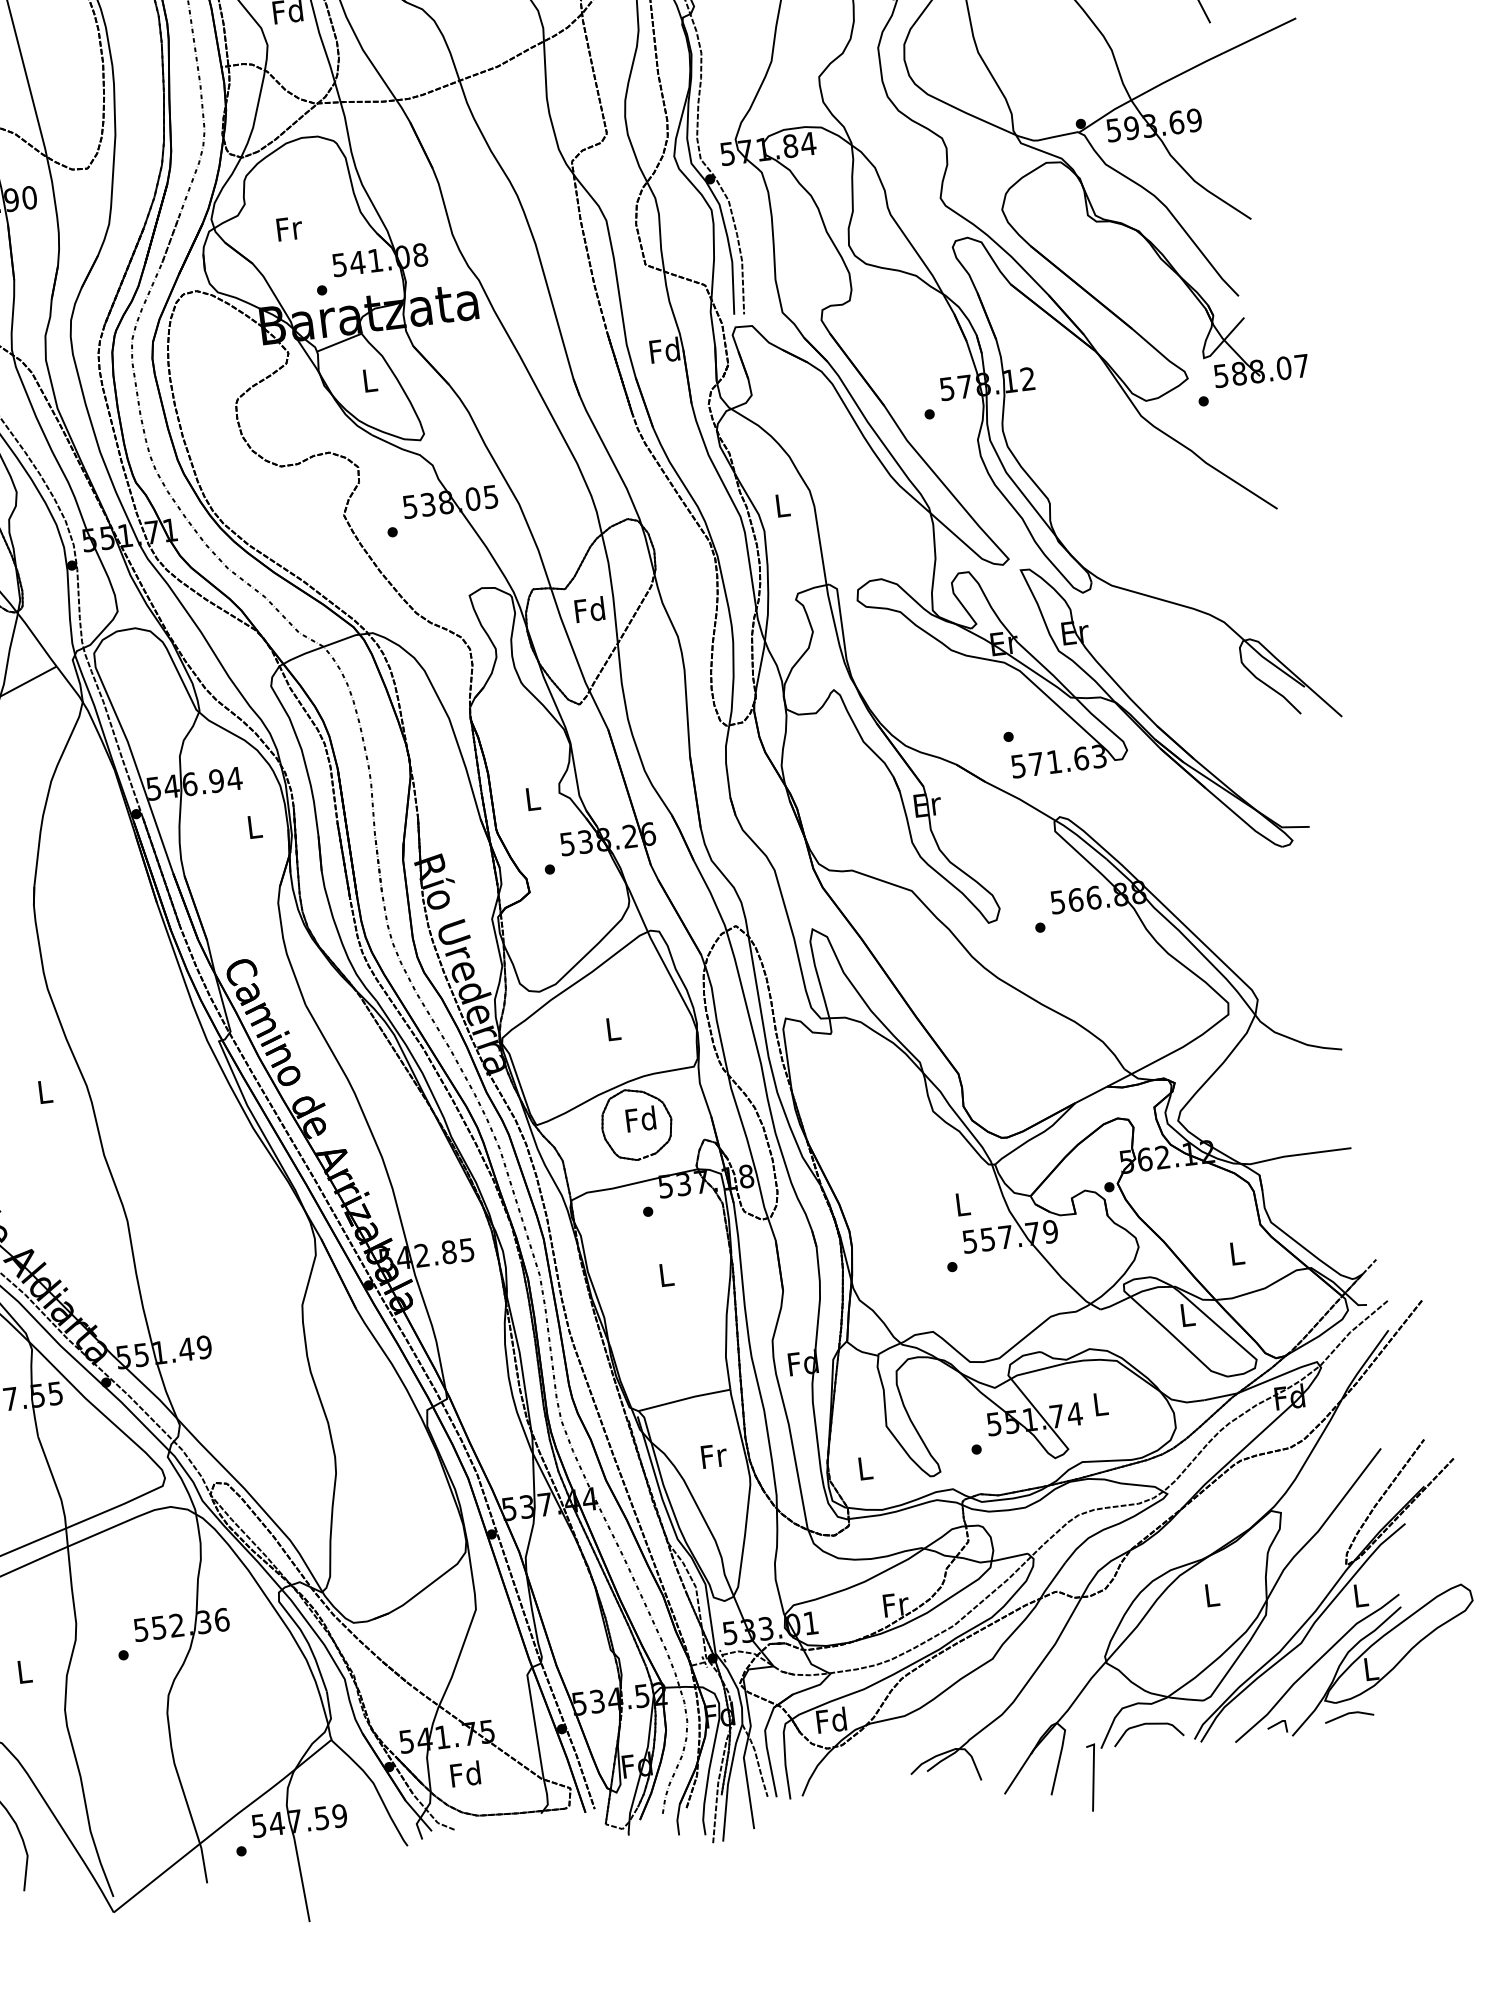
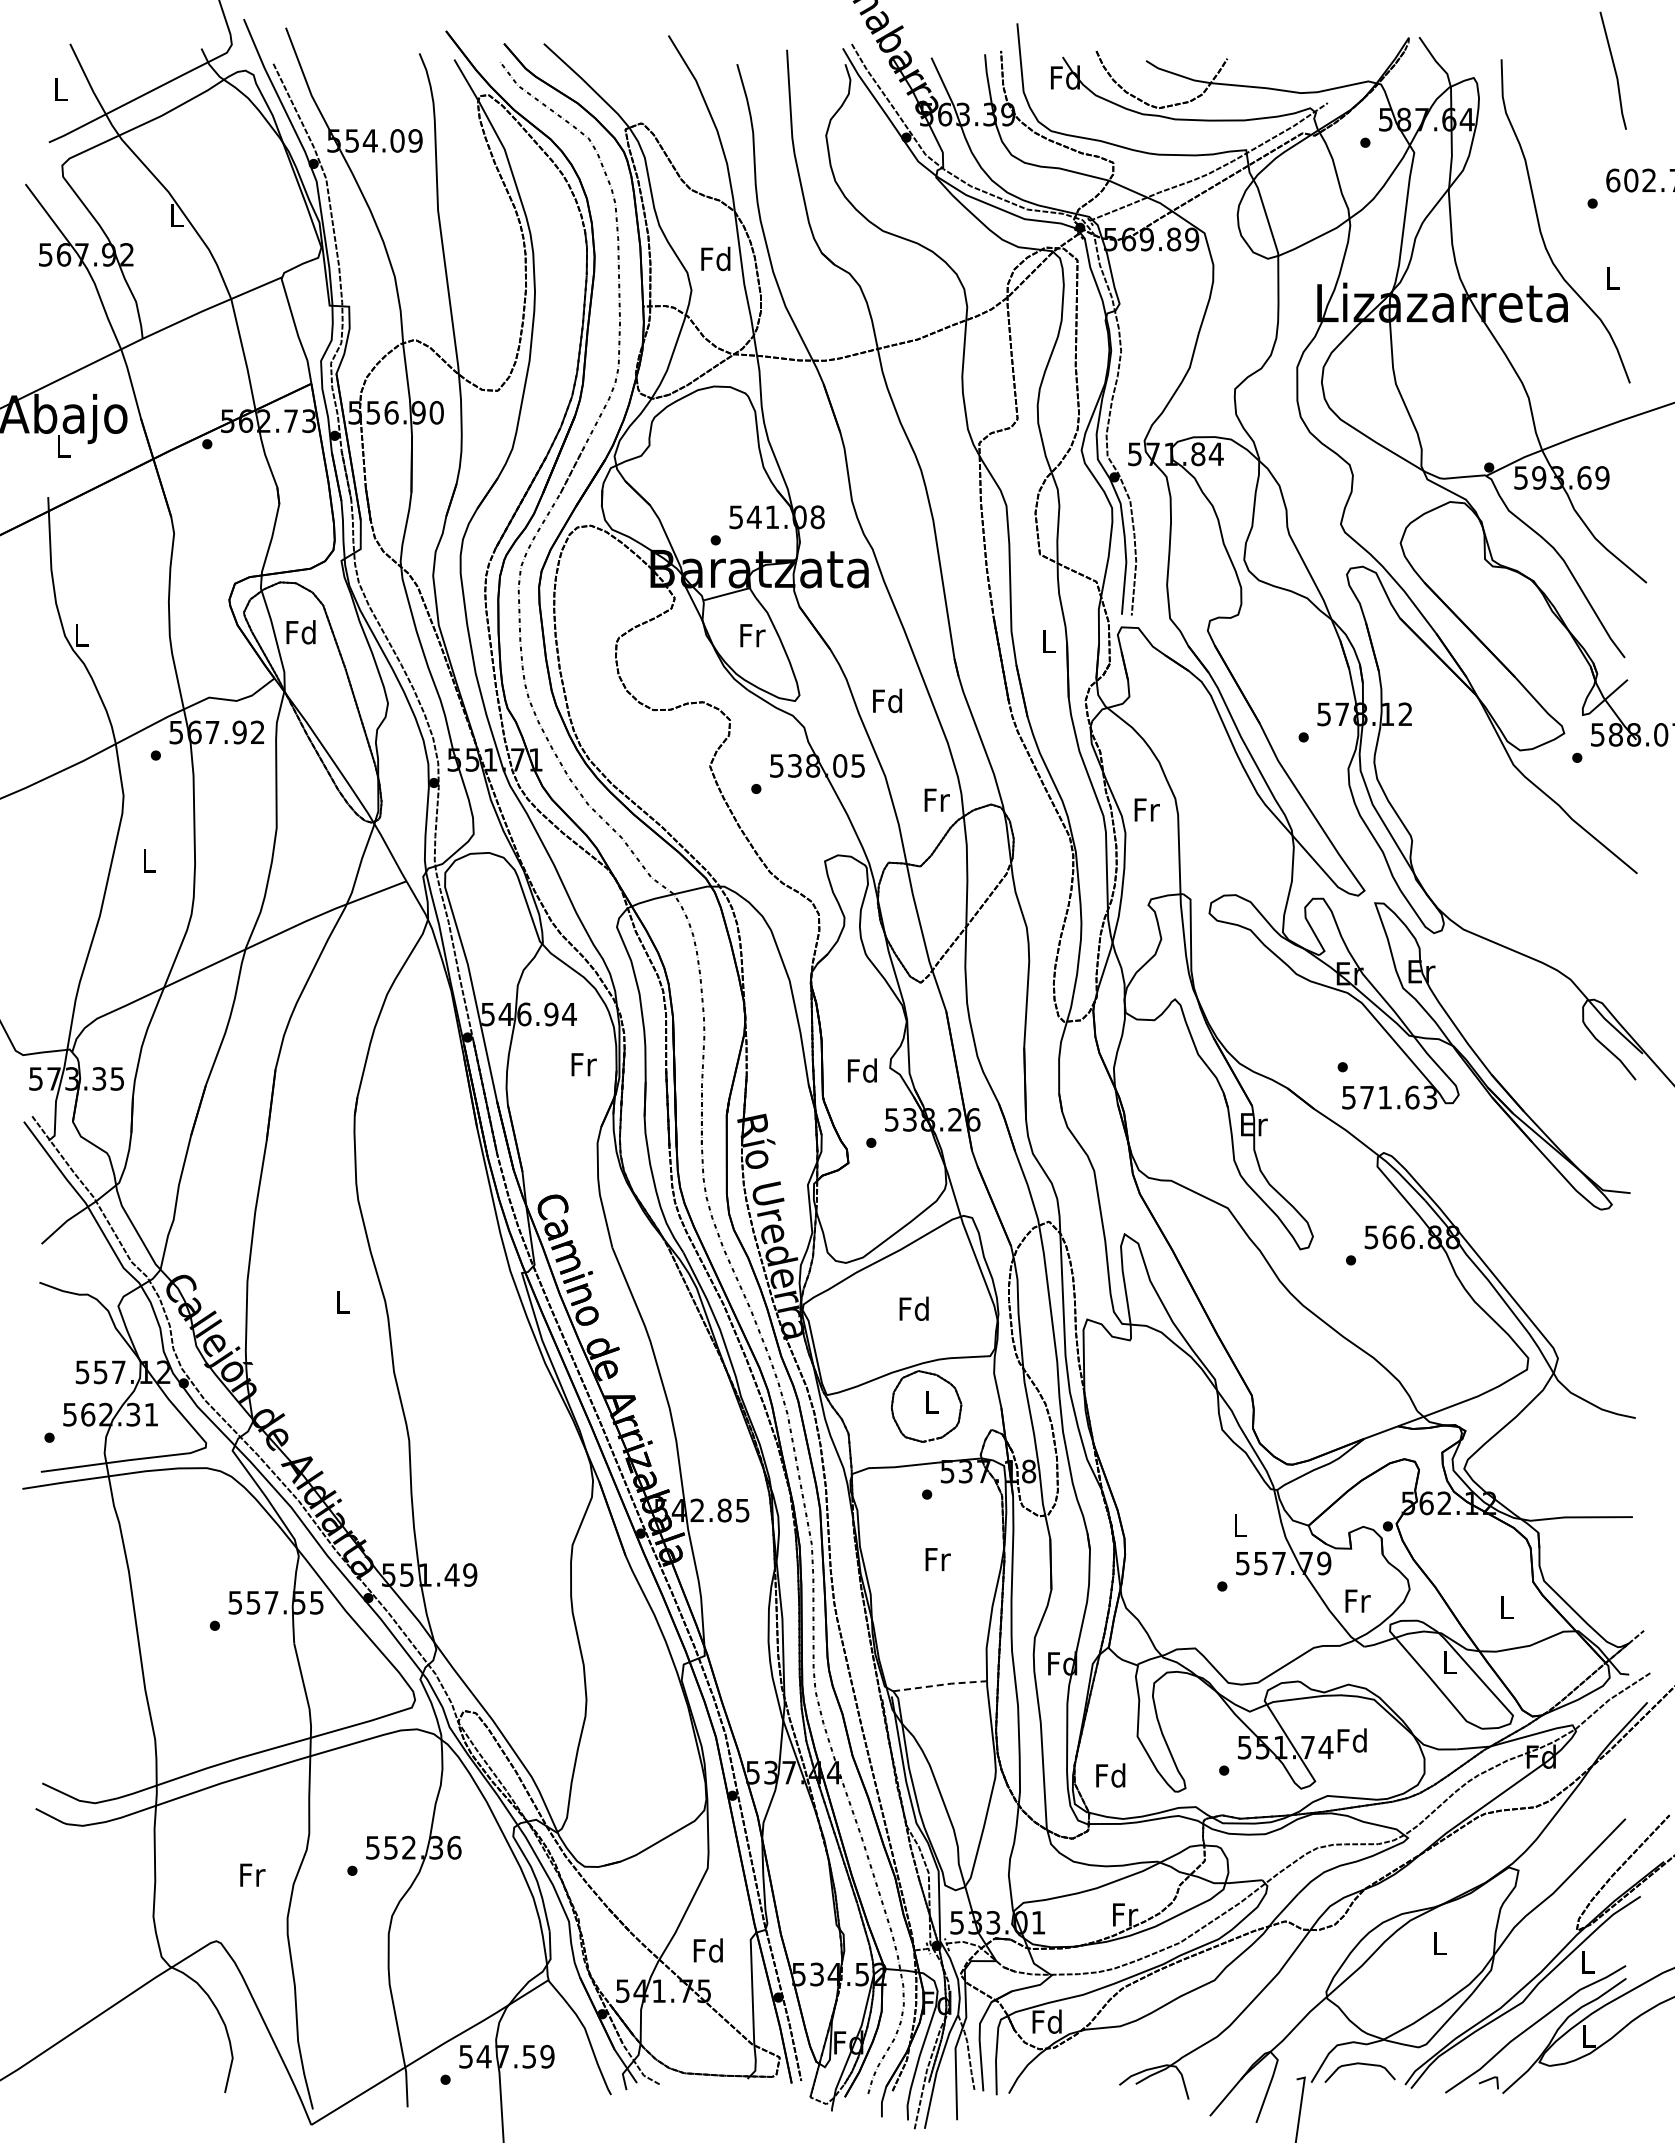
text: (288, 228) -> (936, 799), moved
text: (664, 350) -> (1048, 641), Fd -> L
text: (370, 380) -> (752, 635), L -> Fr
text: (782, 505) -> (1146, 809), L -> Fr
text: (589, 609) -> (887, 700), moved
text: (532, 798) -> (862, 1070), L -> Fd
text: (254, 826) -> (583, 1064), L -> Fr
text: (611, 1028) -> (913, 1308), L -> Fd
text: (640, 1118) -> (930, 1401), Fd -> L
text: (666, 1274) -> (937, 1559), L -> Fr
line: (685, 1398) -> (941, 1684), solid -> dashed
text: (1099, 1404) -> (1351, 1740), L -> Fd
text: (713, 1455) -> (1357, 1600), moved
text: (864, 1468) -> (1110, 1775), L -> Fd
text: (24, 1671) -> (252, 1874), L -> Fr
line: (1348, 1714) -> (1561, 2078), removed
text: (464, 1774) -> (707, 1950), moved

